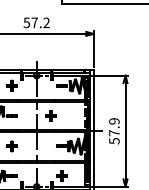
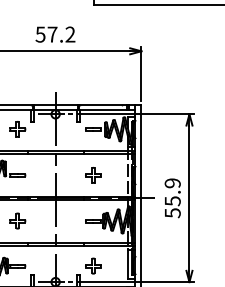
part: (50, 115) -> (92, 174), moved
text: (114, 133) -> (172, 201), 57.9 -> 55.9

